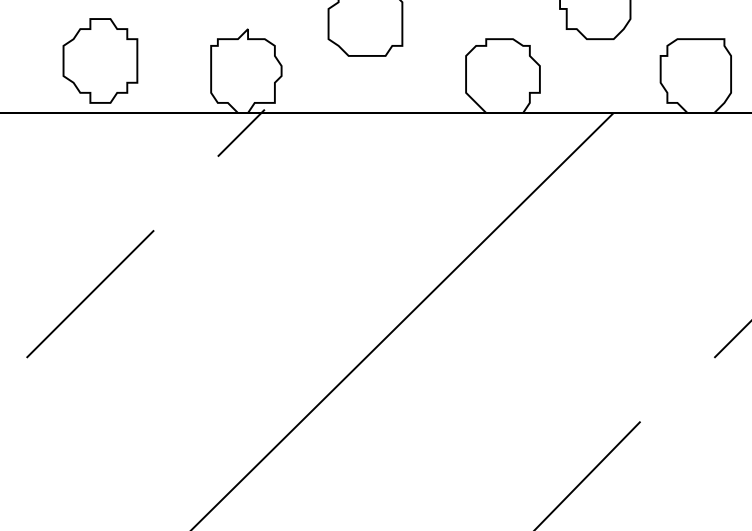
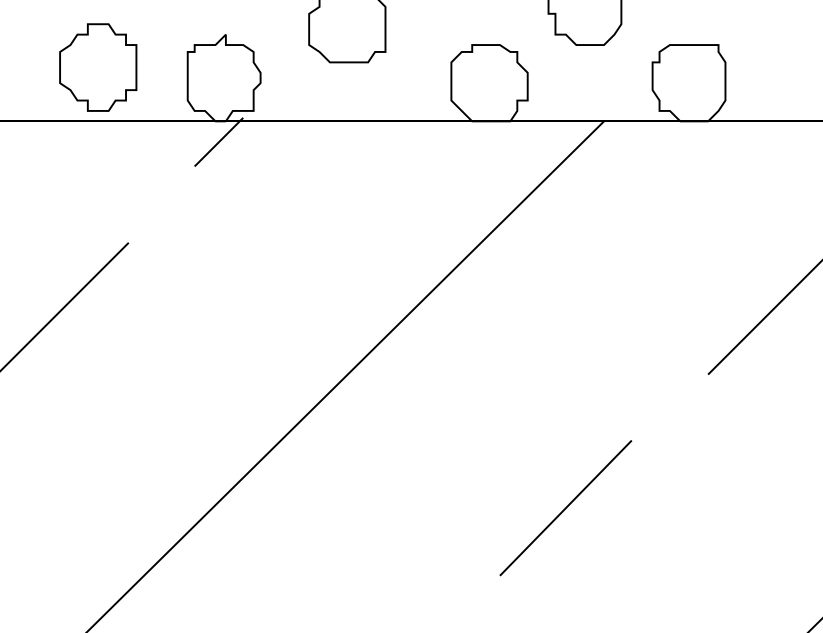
part: (100, 60) -> (98, 67), moved

